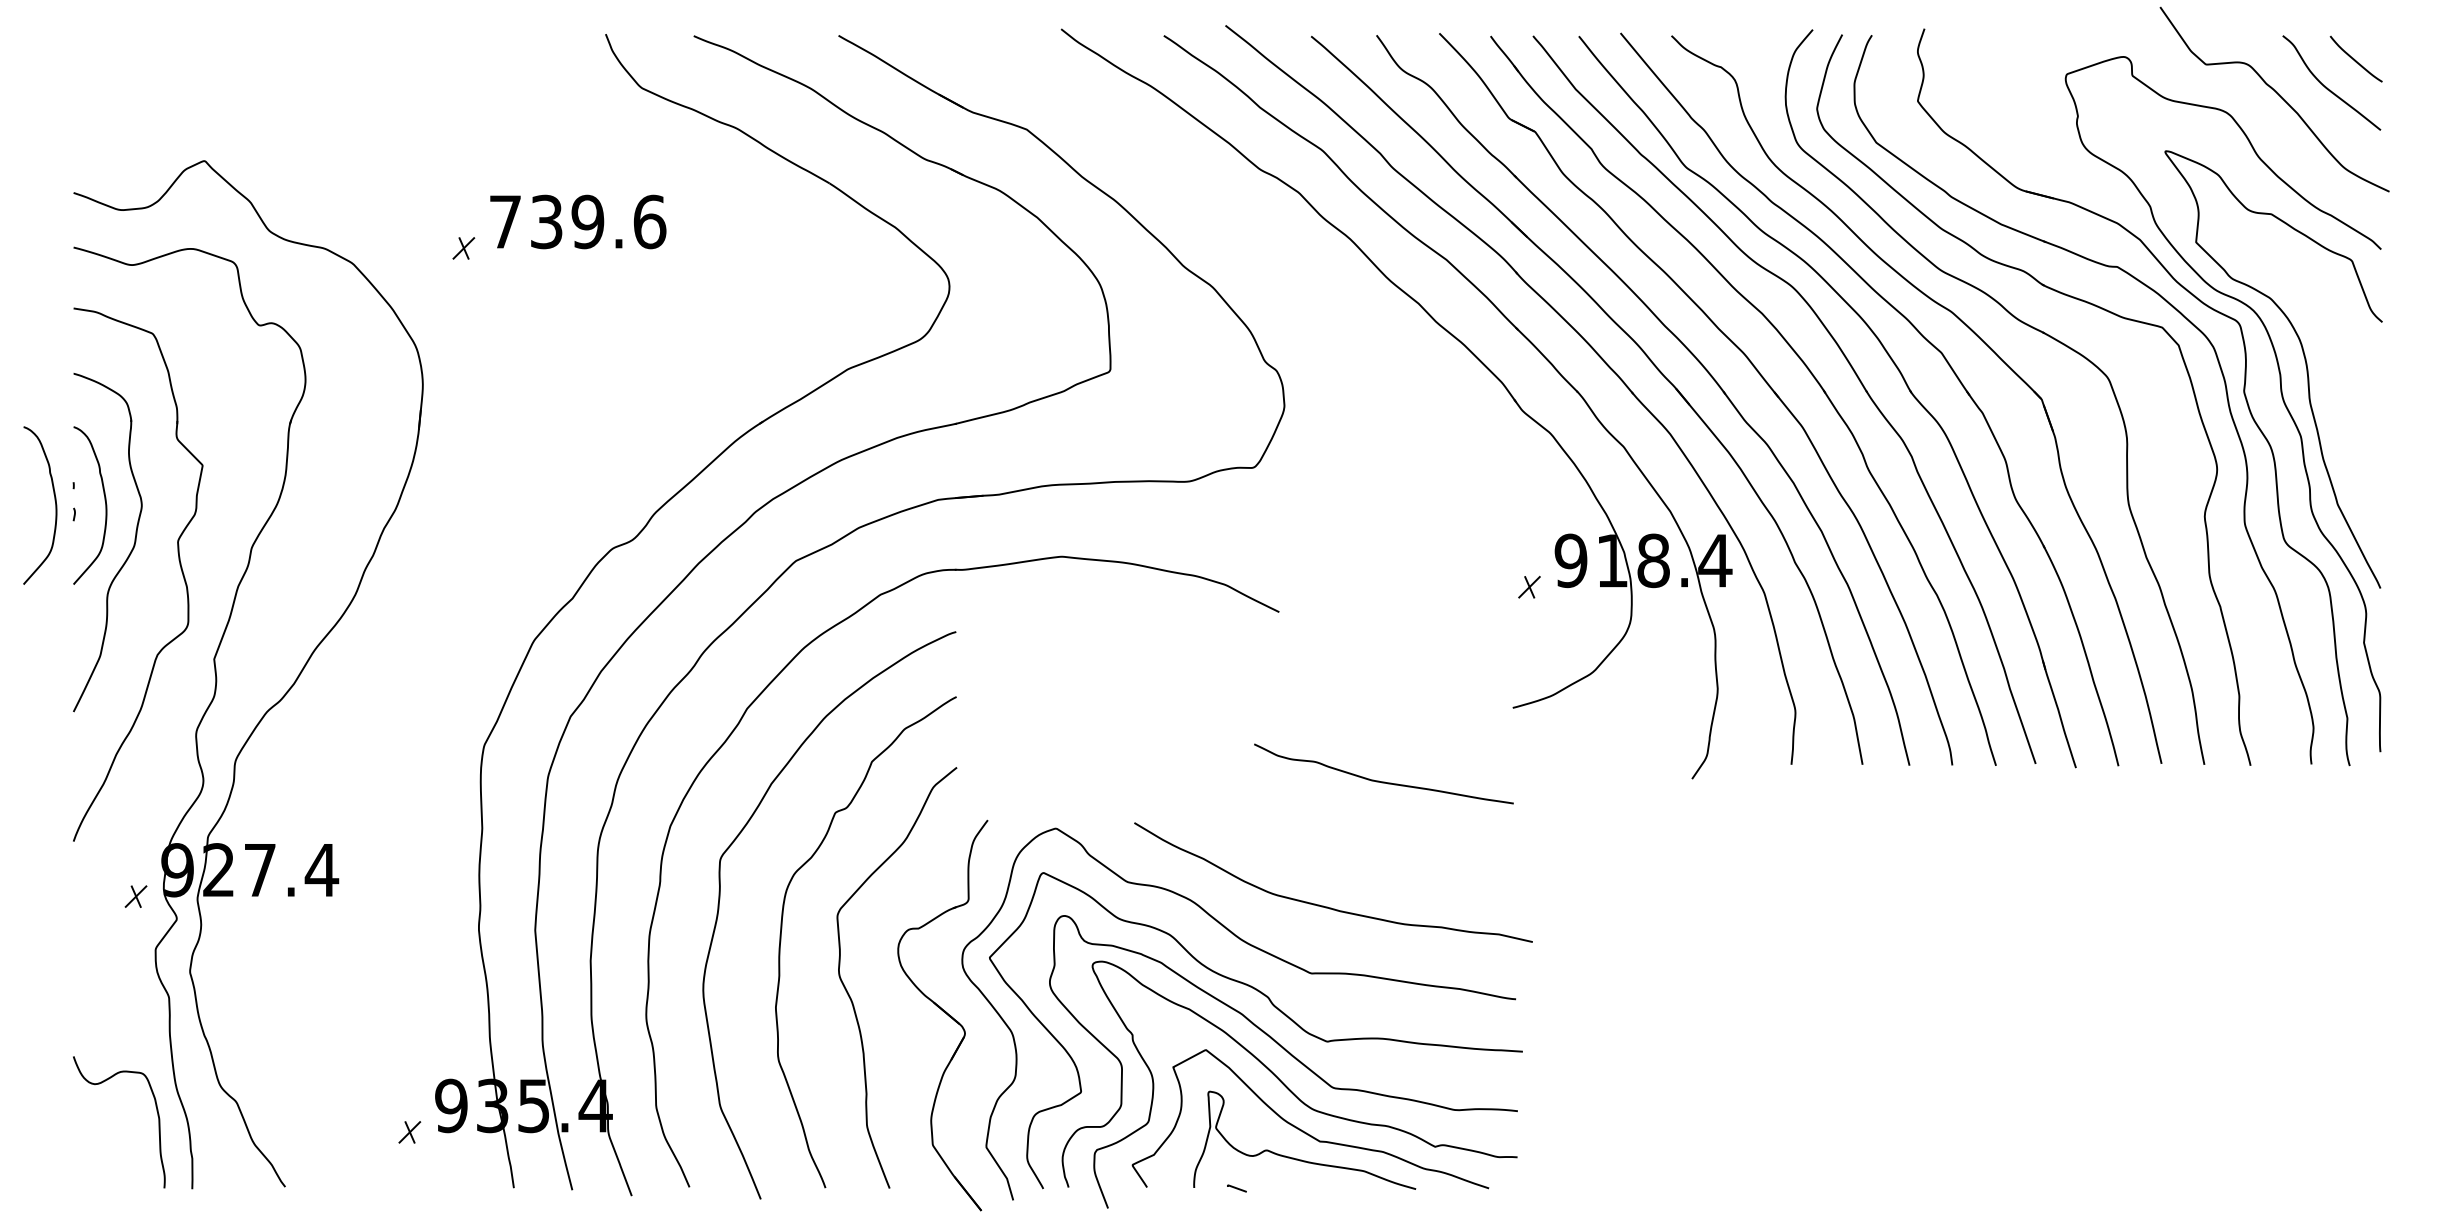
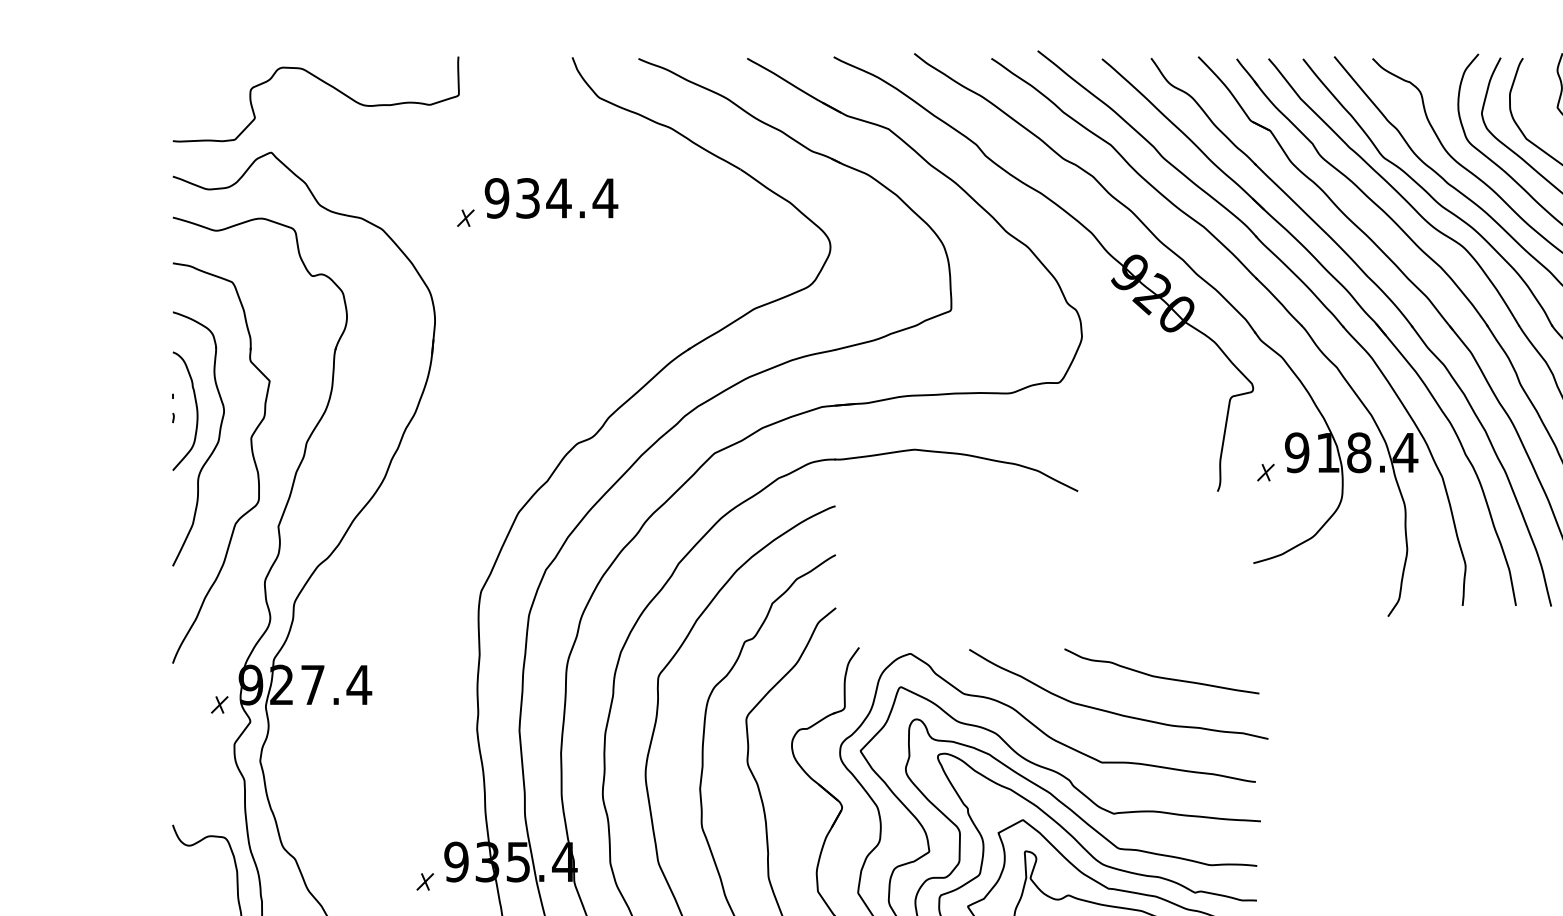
curve: (275, 68) -> (324, 83), added
text: (577, 221) -> (551, 198), 739.6 -> 934.4
part: (1285, 259) -> (1082, 226), added
curve: (54, 500) -> (158, 407), removed
curve: (1383, 781) -> (1161, 677), moved

